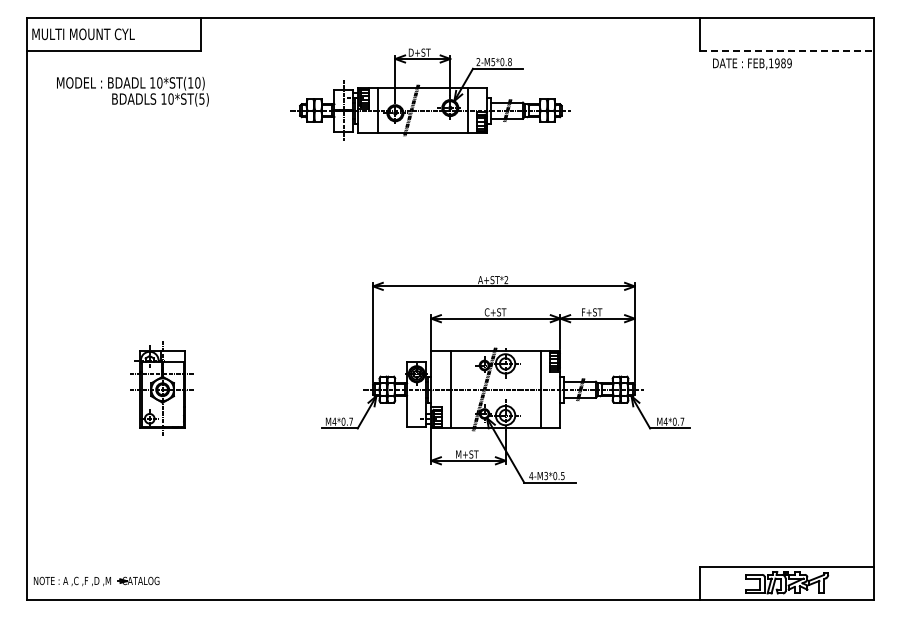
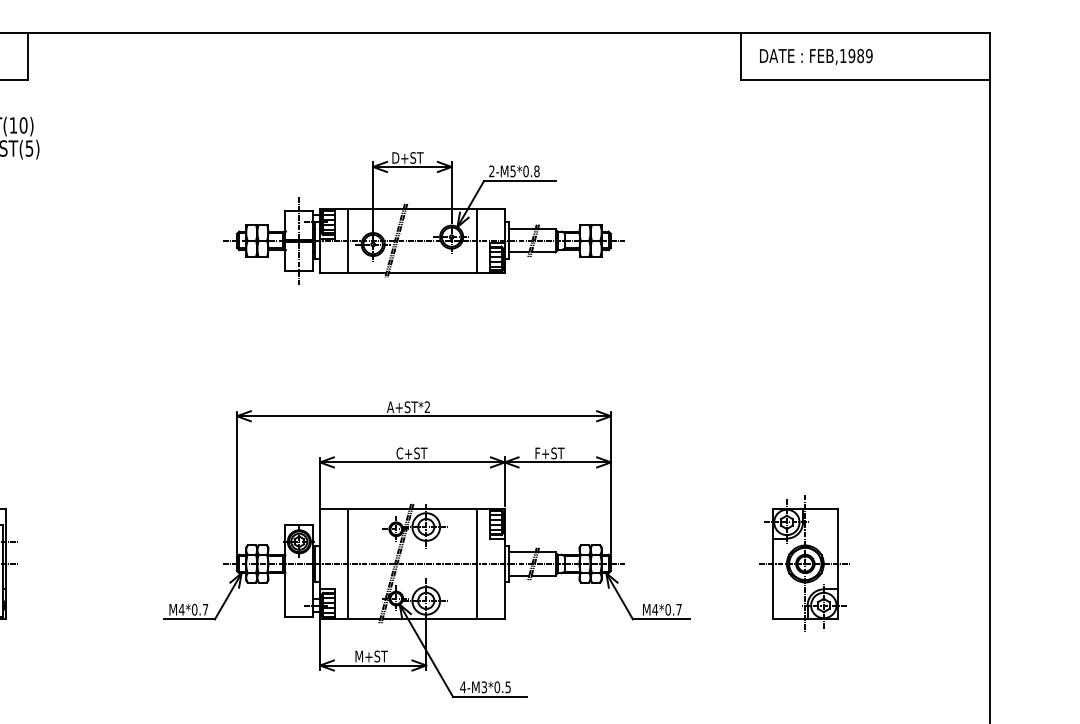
line: (787, 50) -> (866, 79), dashed -> solid
text: (752, 63) -> (816, 56), moved
part: (430, 94) -> (423, 217), moved
part: (505, 379) -> (426, 549), moved
part: (744, 388) -> (804, 562), added

